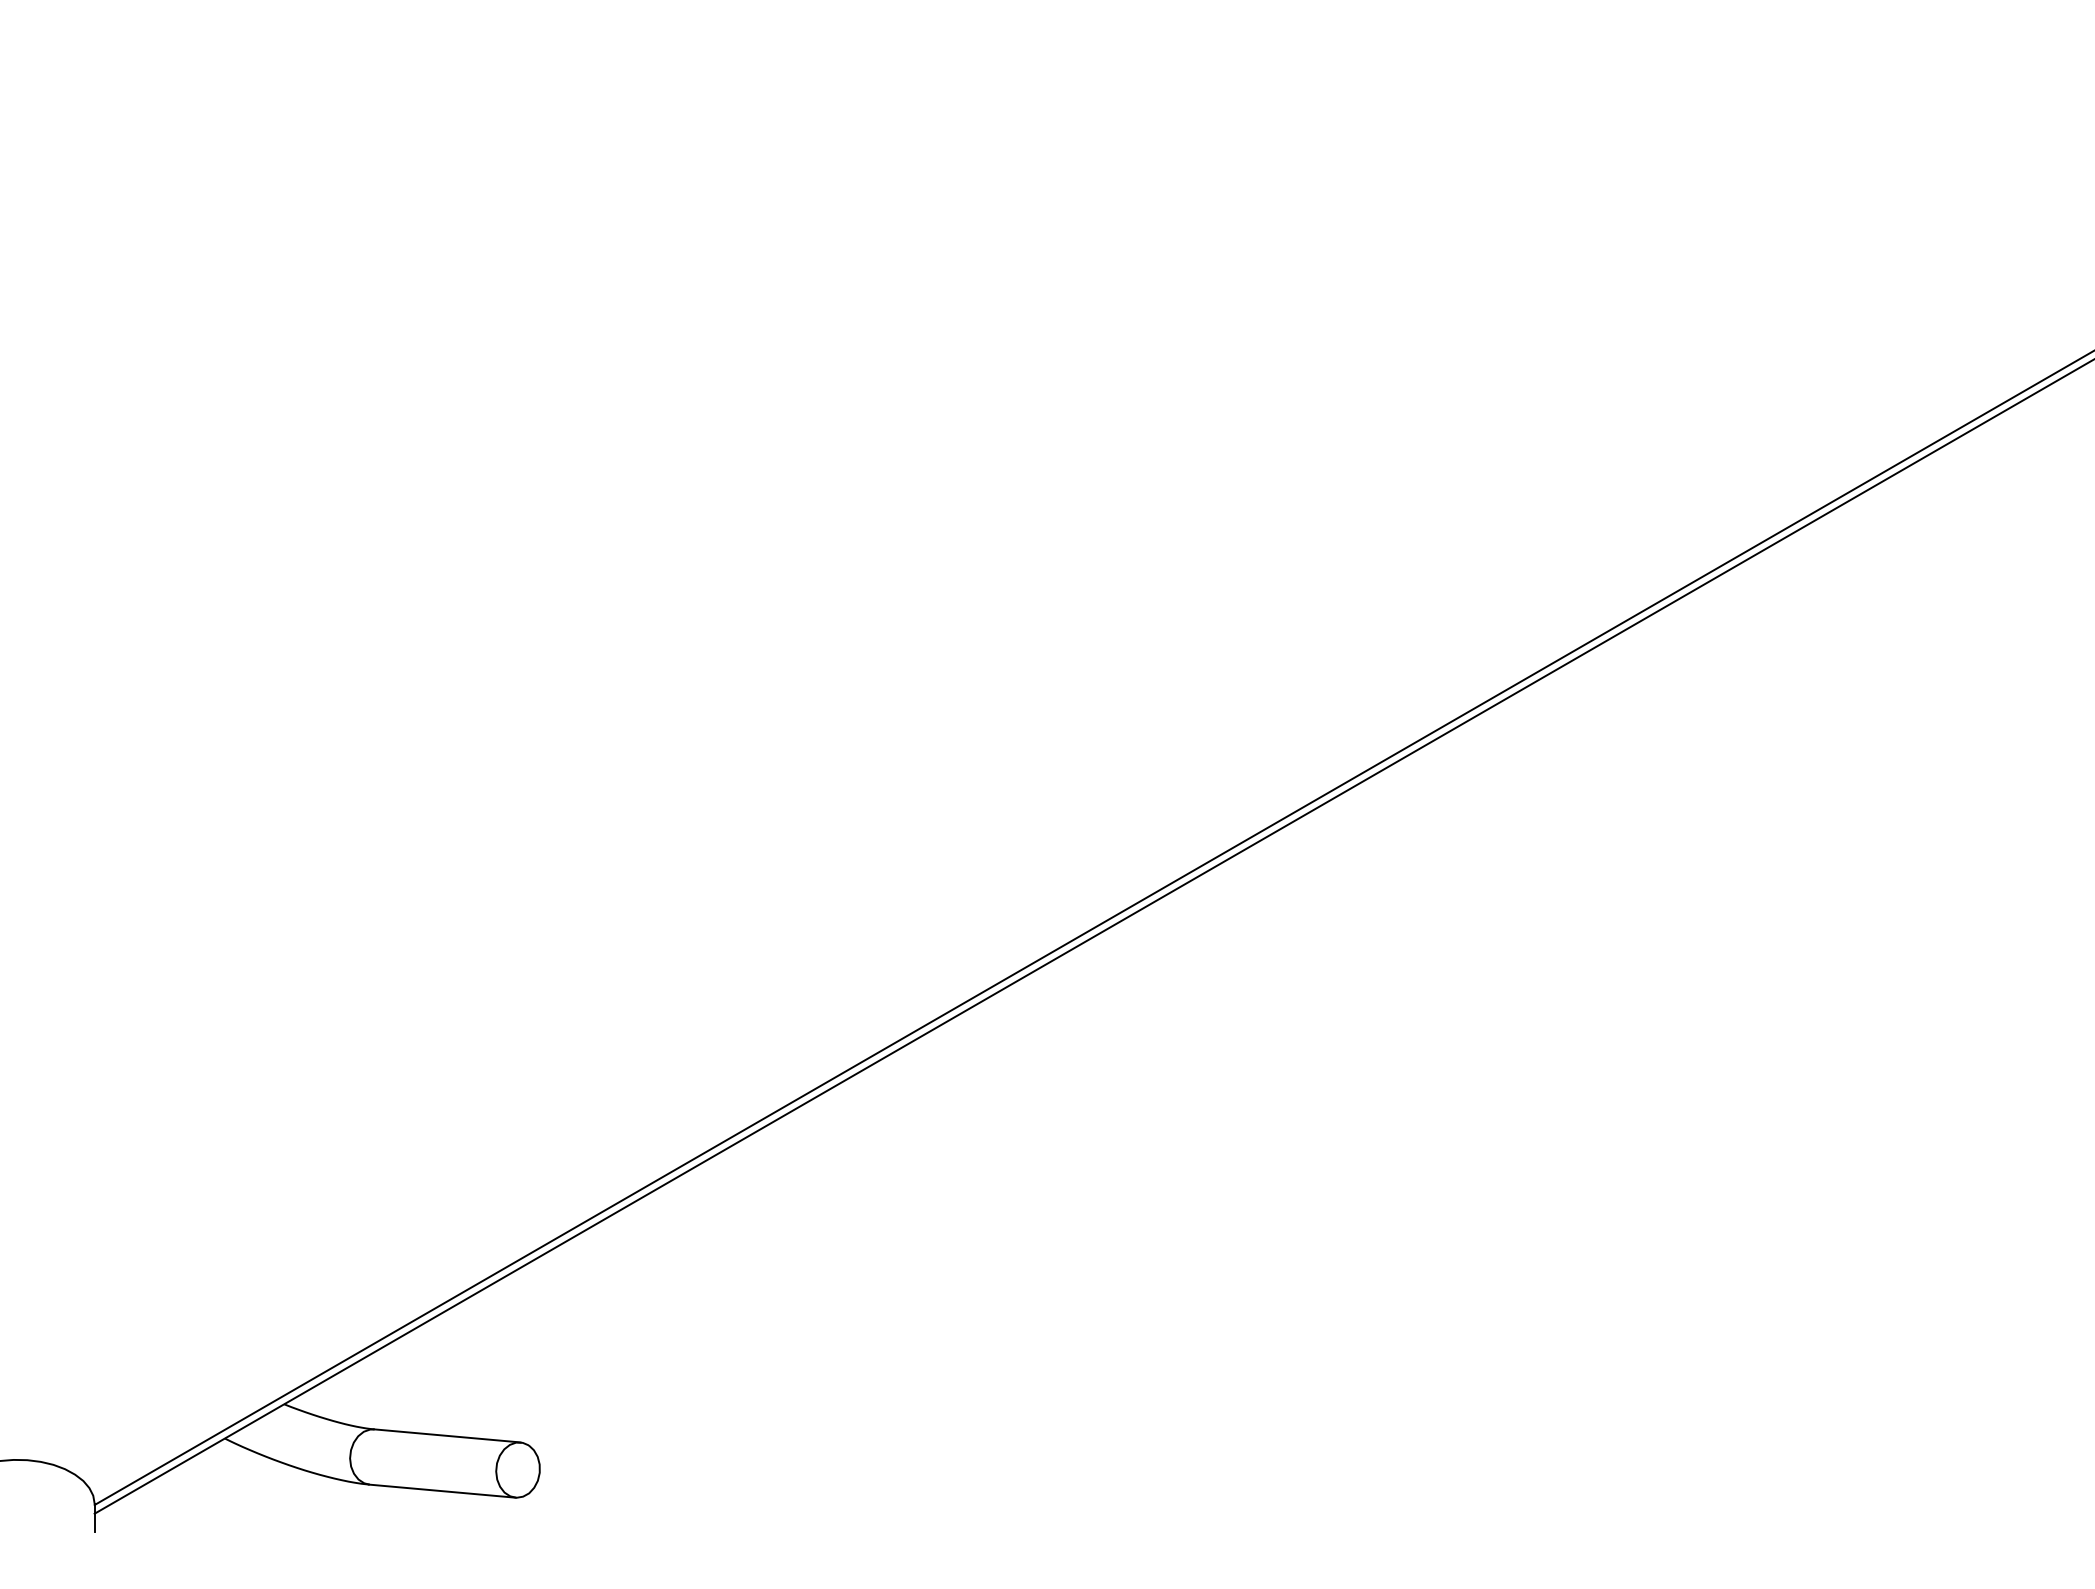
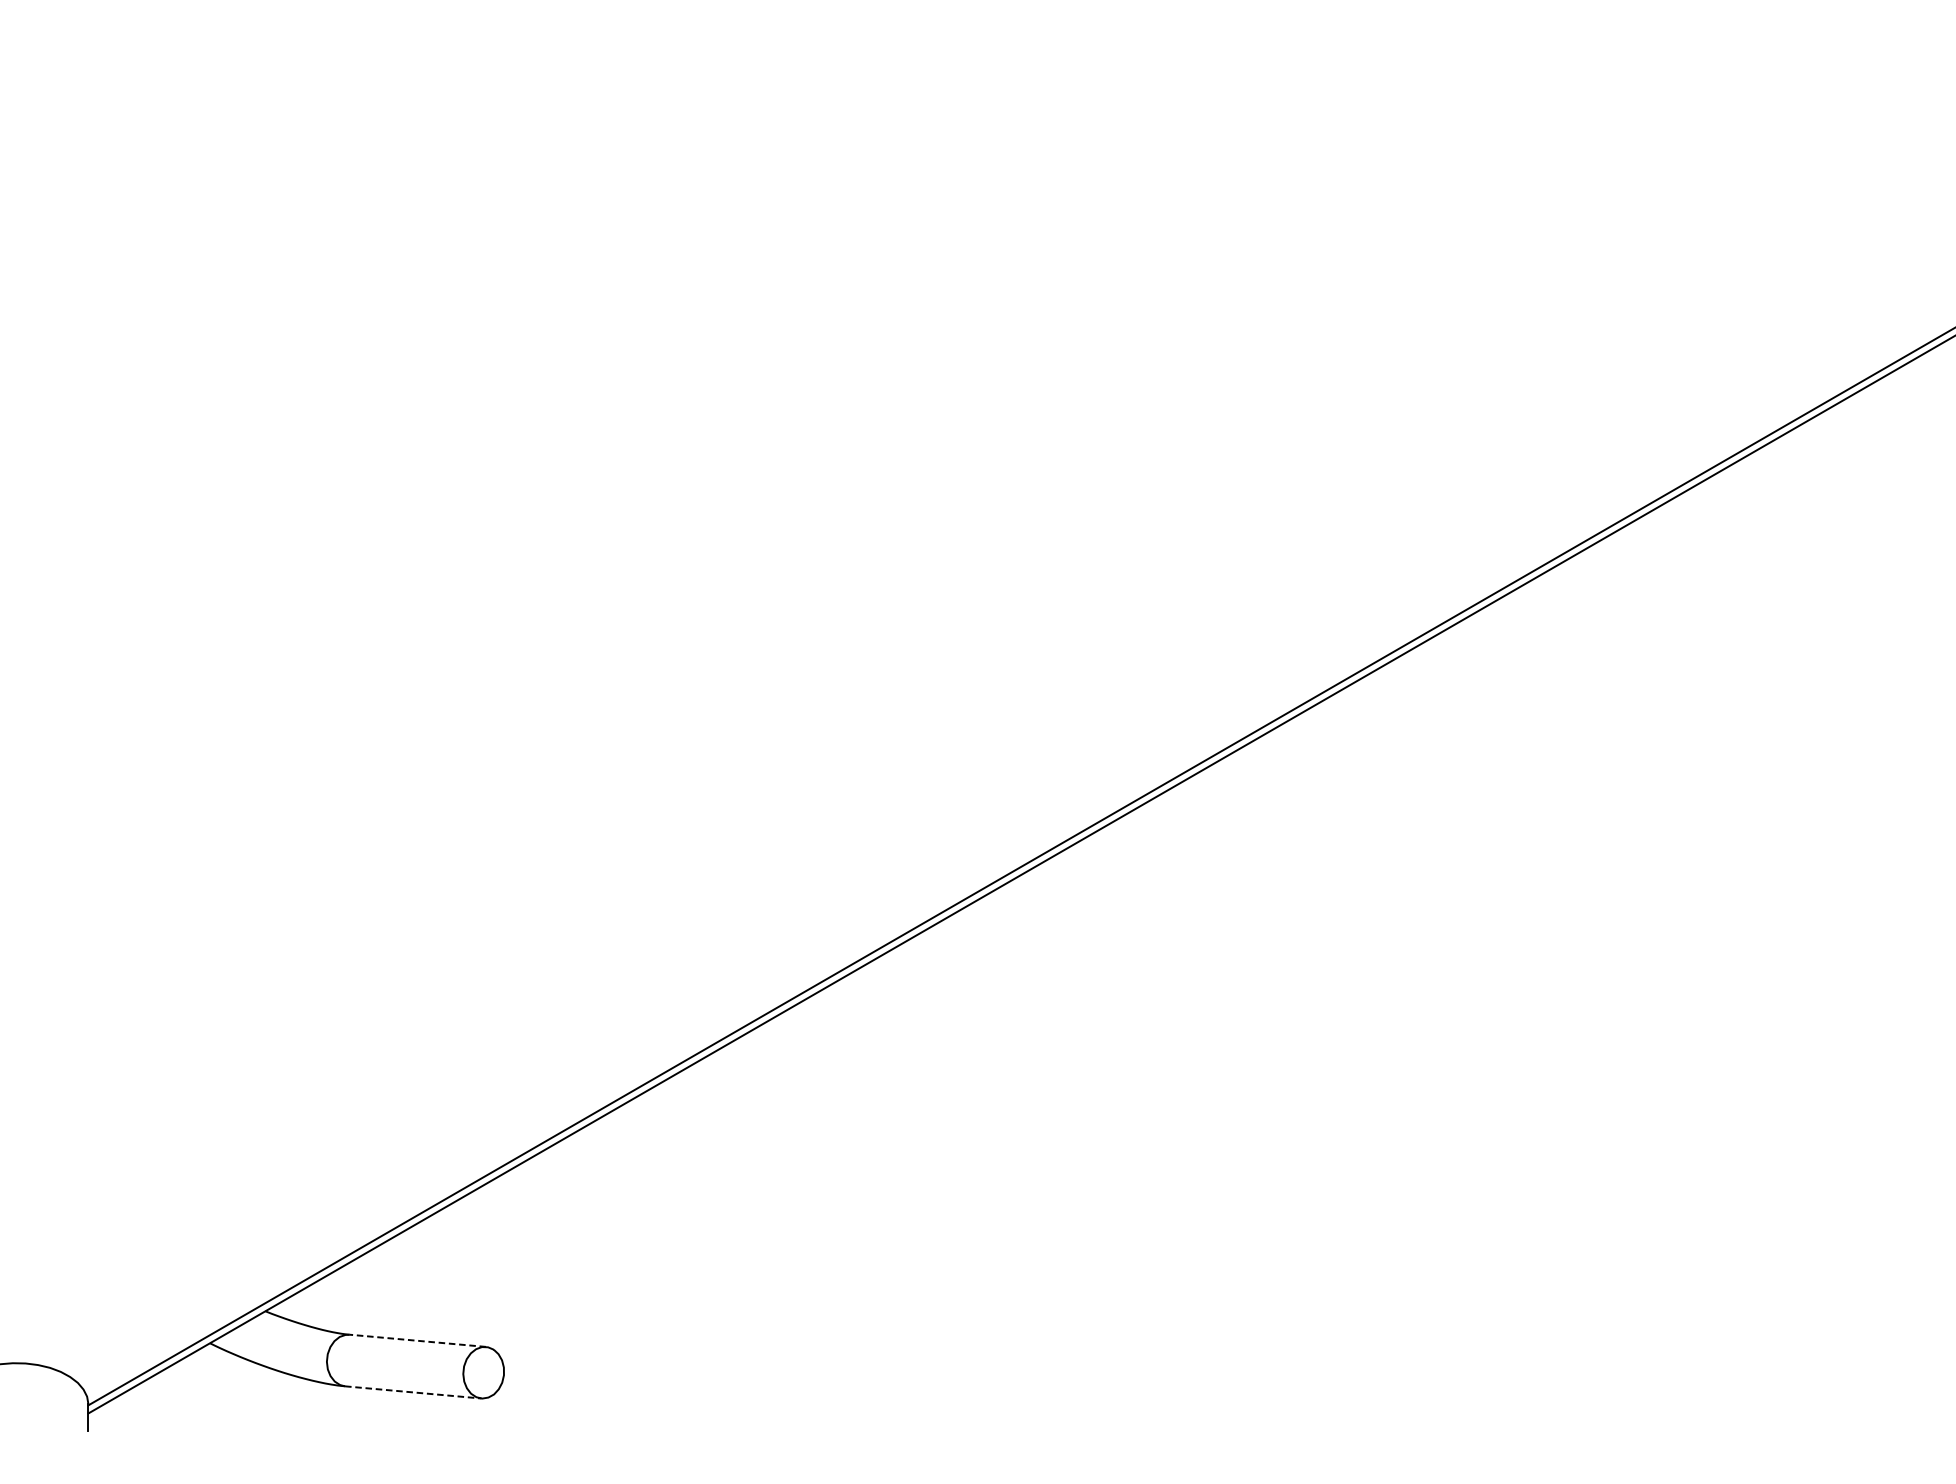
line: (447, 1435) -> (417, 1340), solid -> dashed
line: (443, 1491) -> (414, 1392), solid -> dashed

